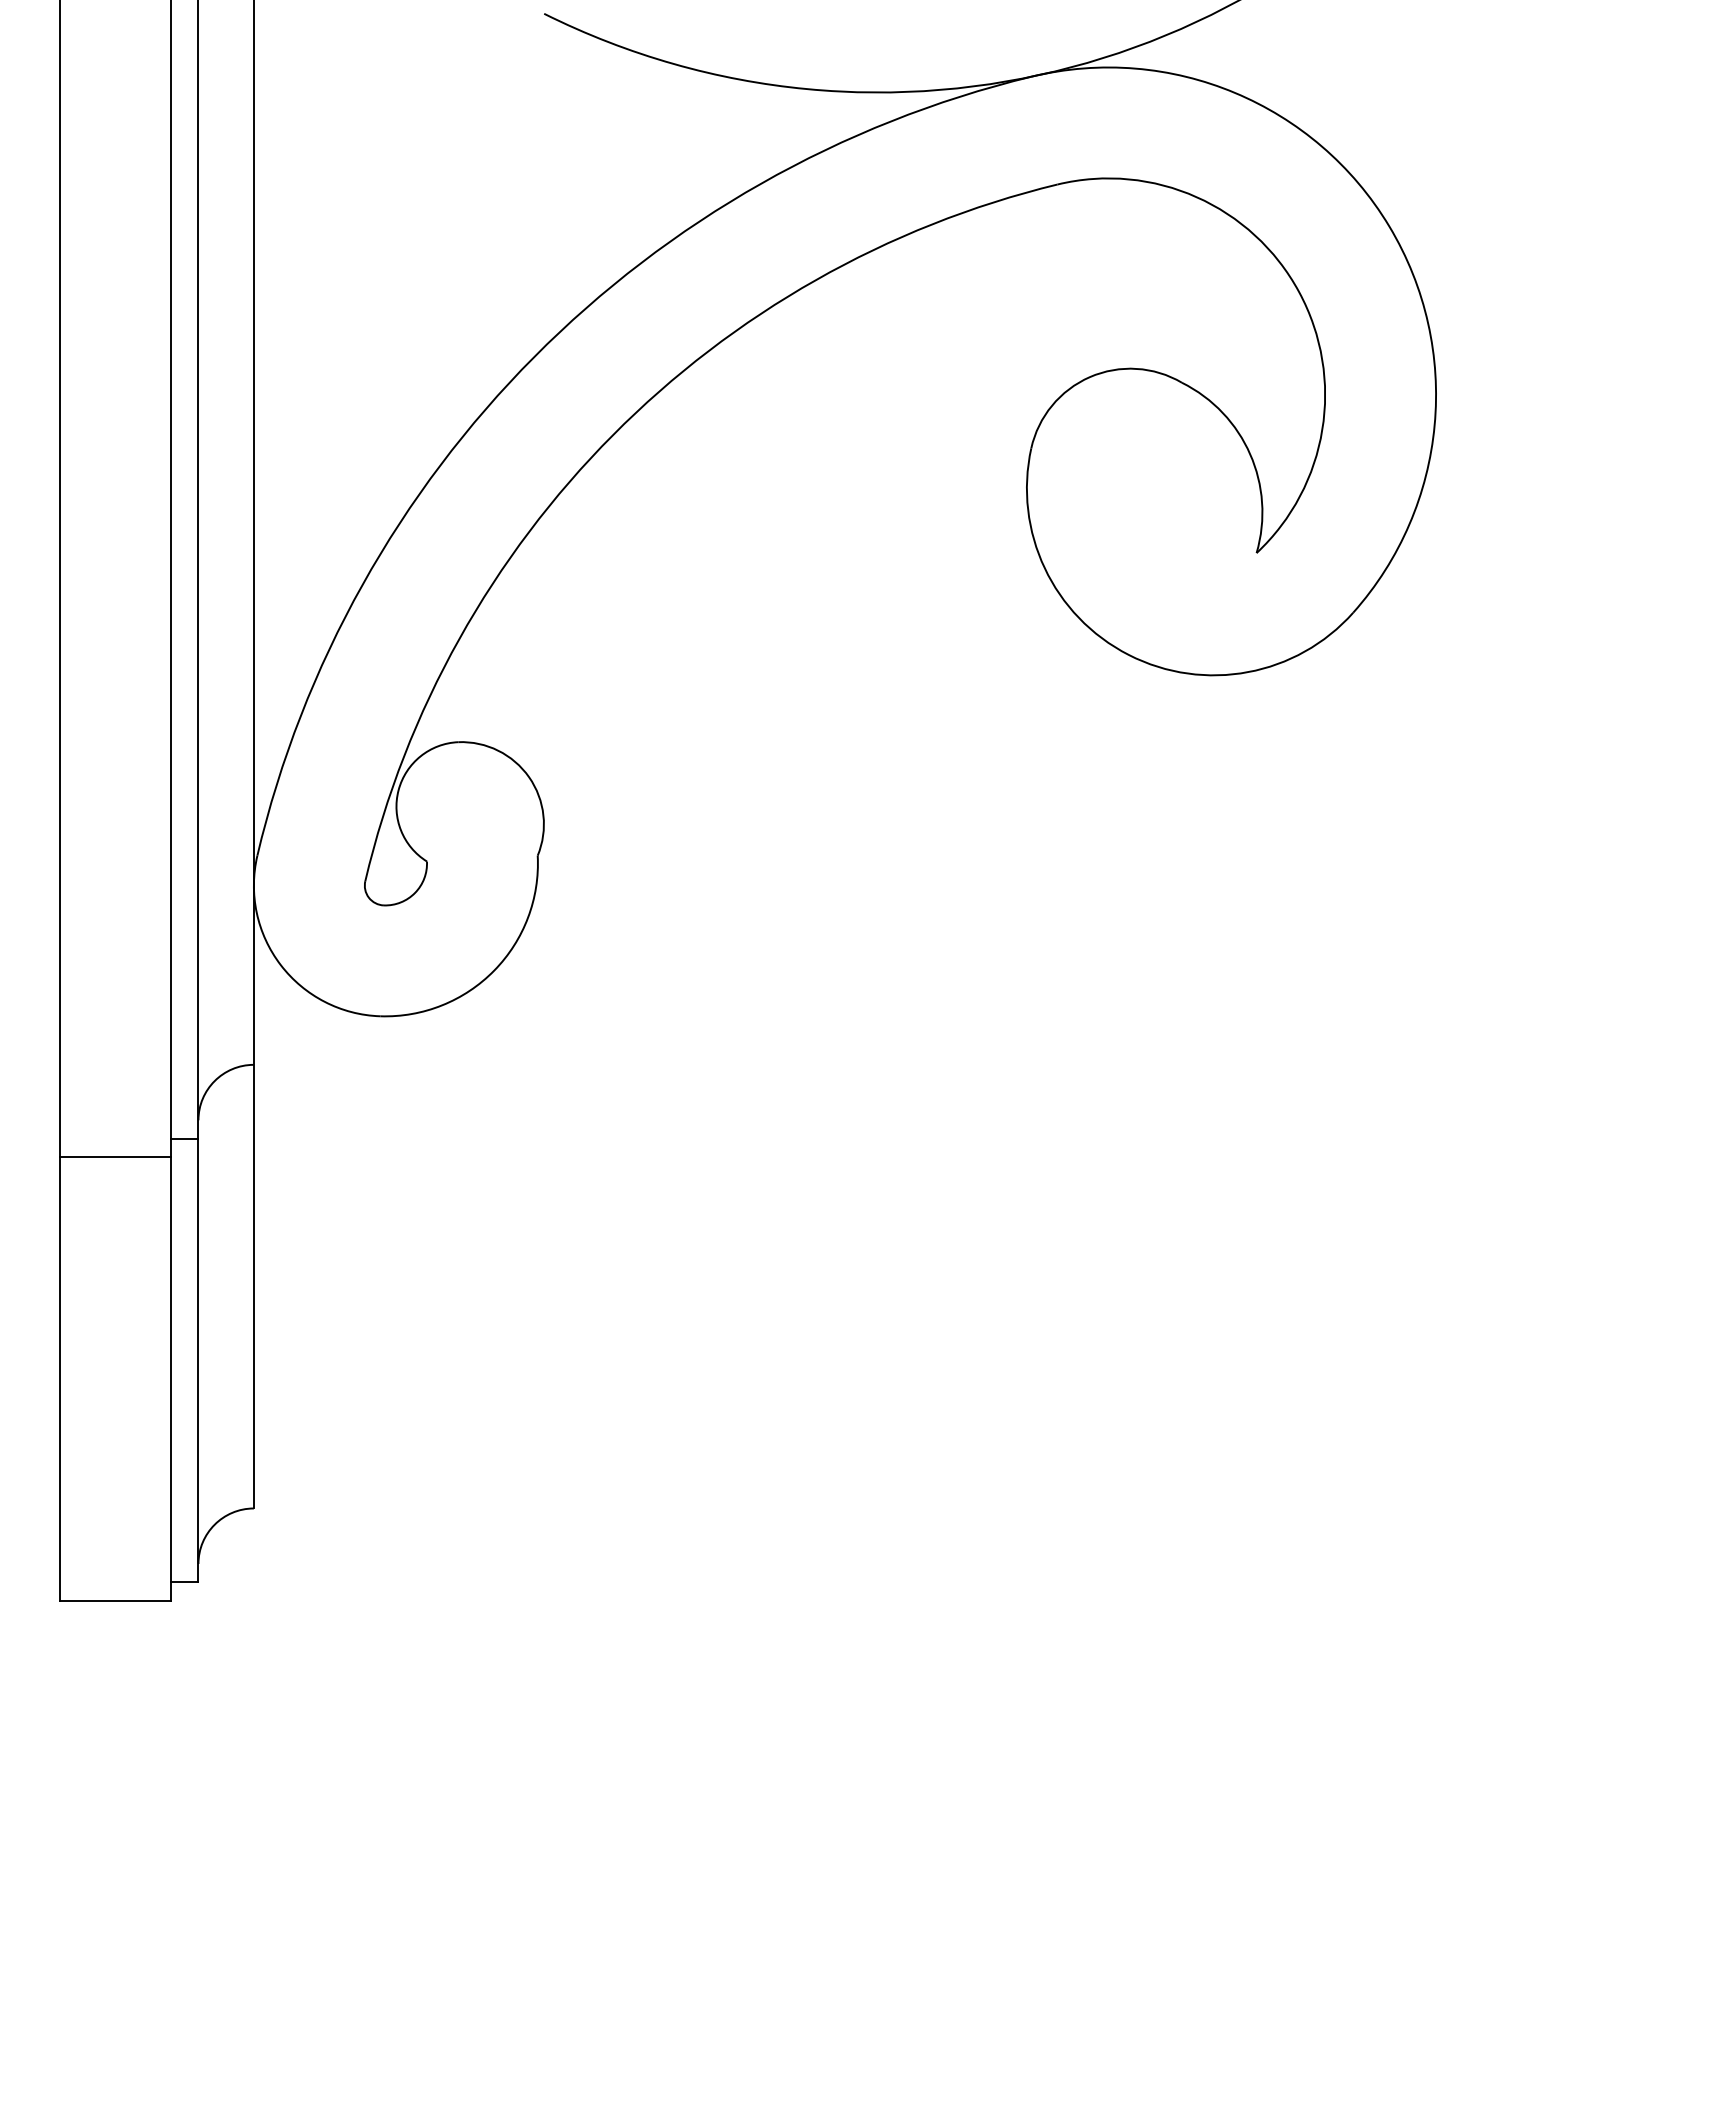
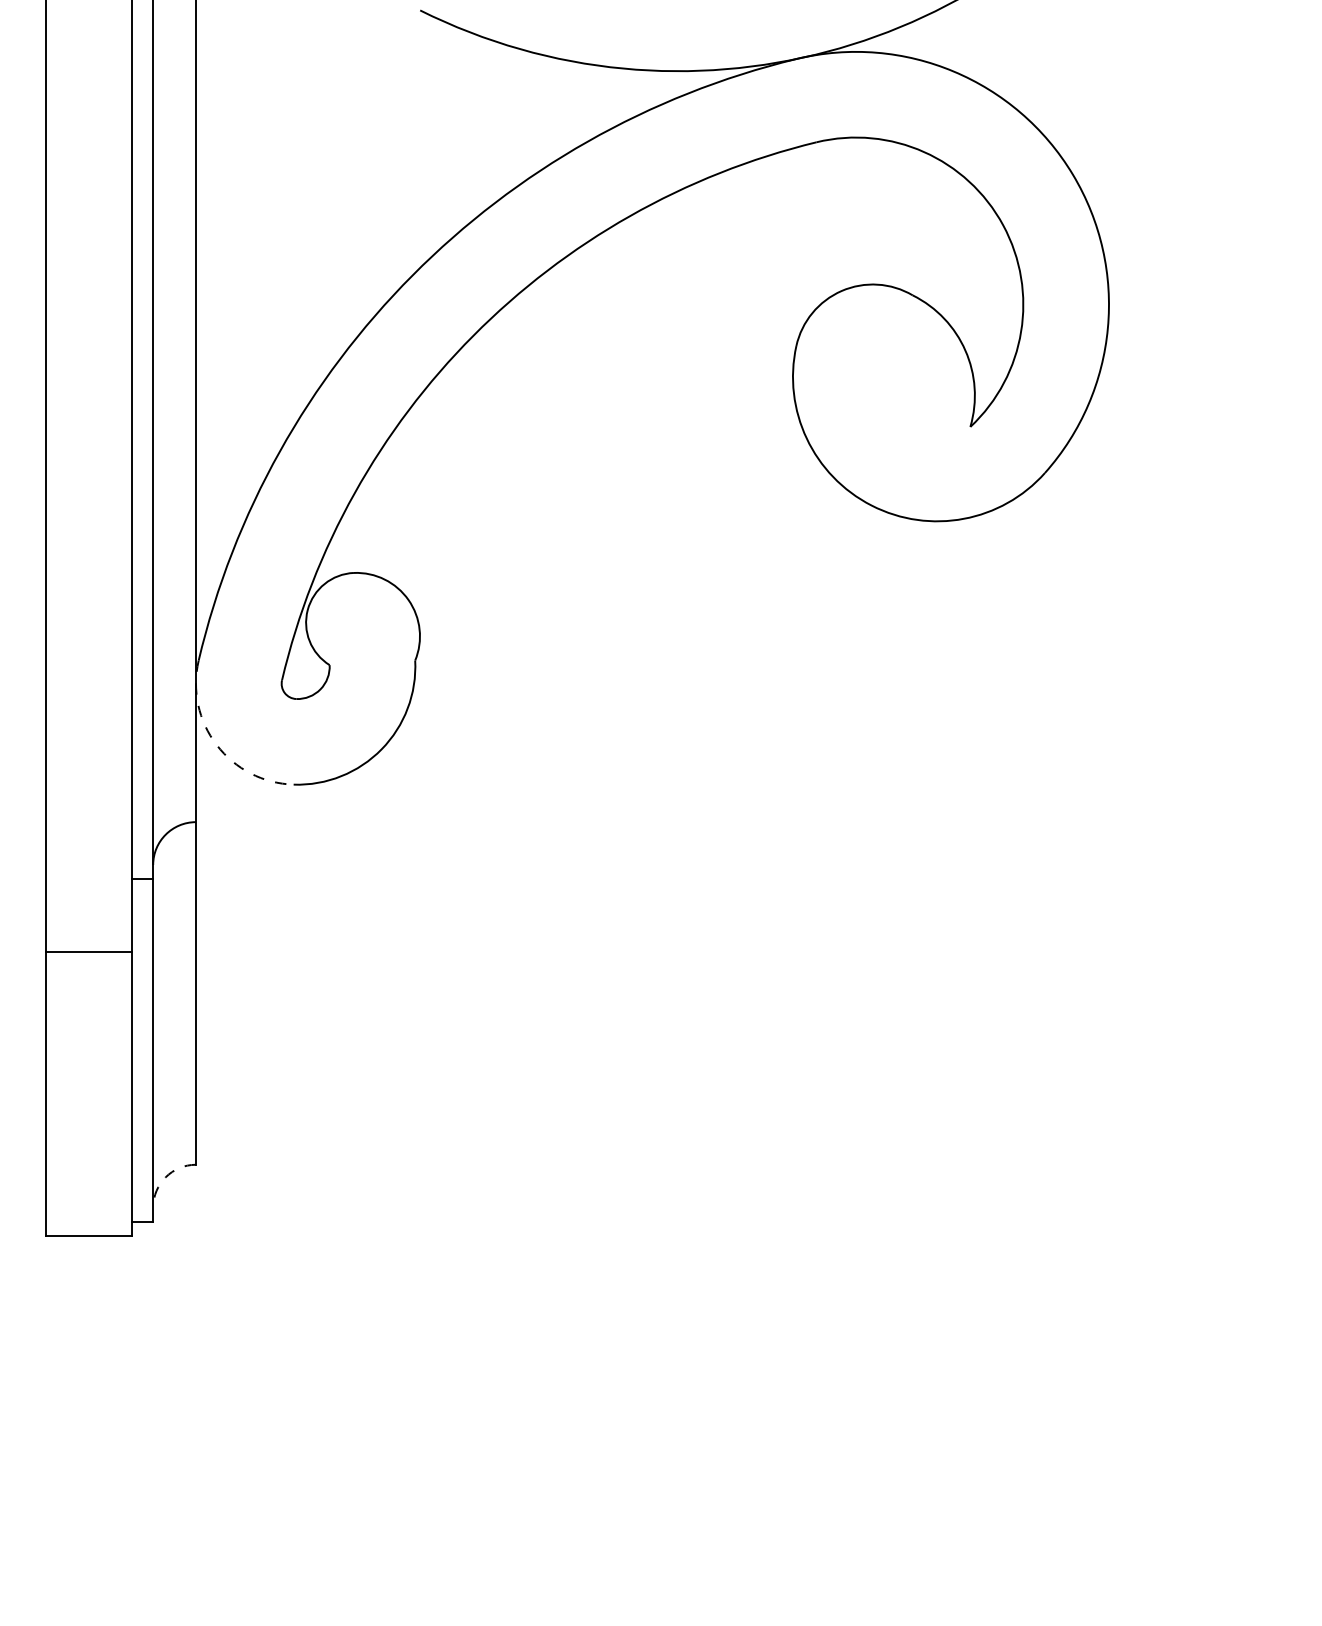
arc: (280, 965) -> (216, 745), solid -> dashed
line: (114, 1157) -> (88, 952), moved
arc: (214, 1524) -> (165, 1177), solid -> dashed

